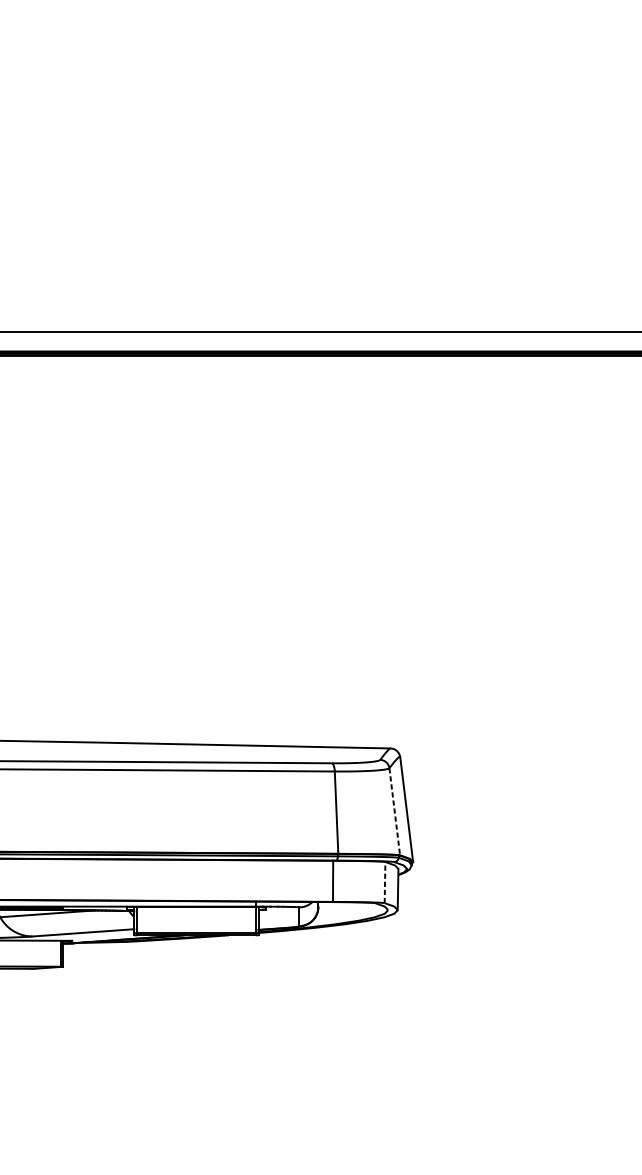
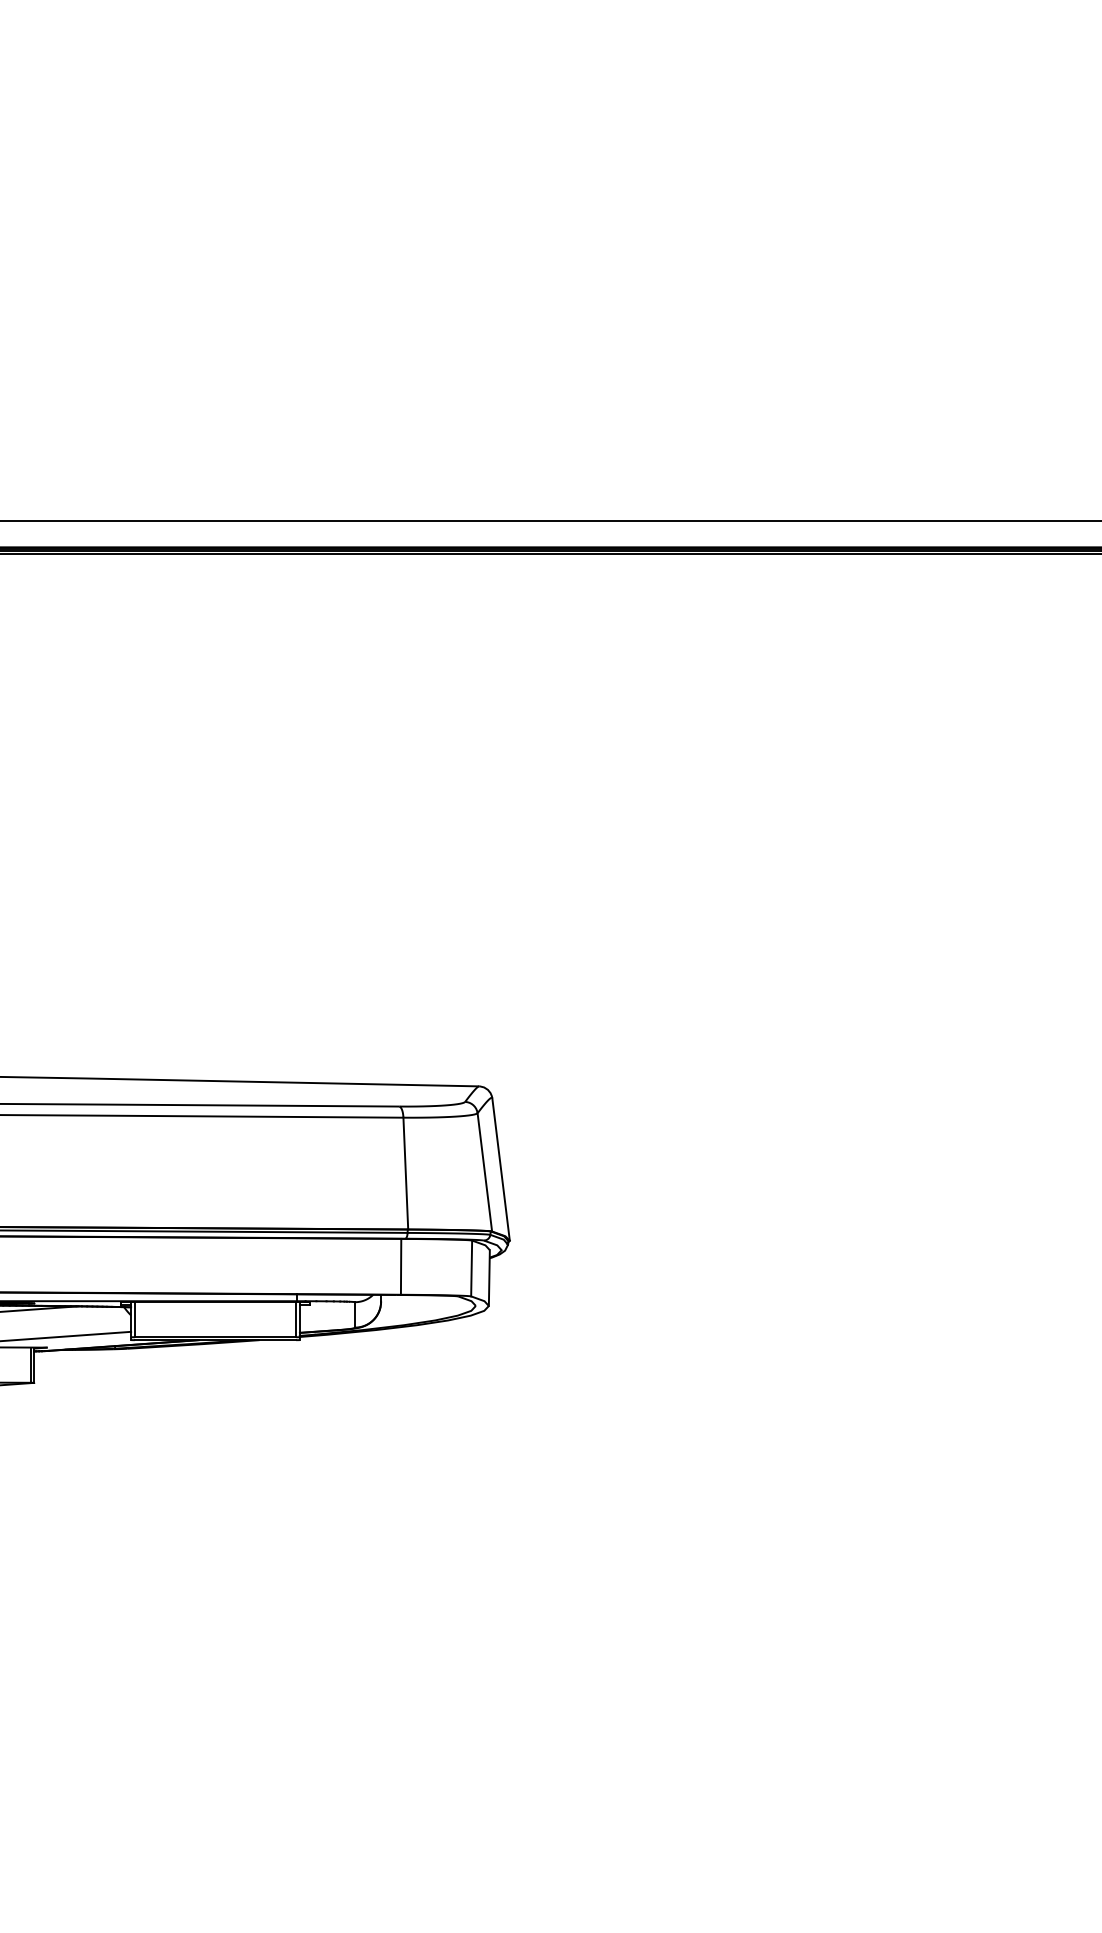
line: (394, 811) -> (484, 1172), dashed -> solid
line: (384, 882) -> (471, 1268), dashed -> solid

